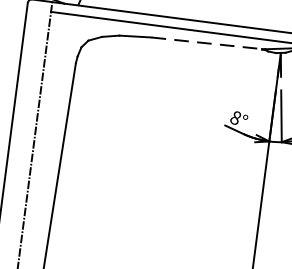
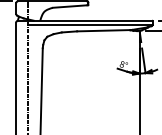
line: (208, 43) -> (104, 30), dashed -> solid

